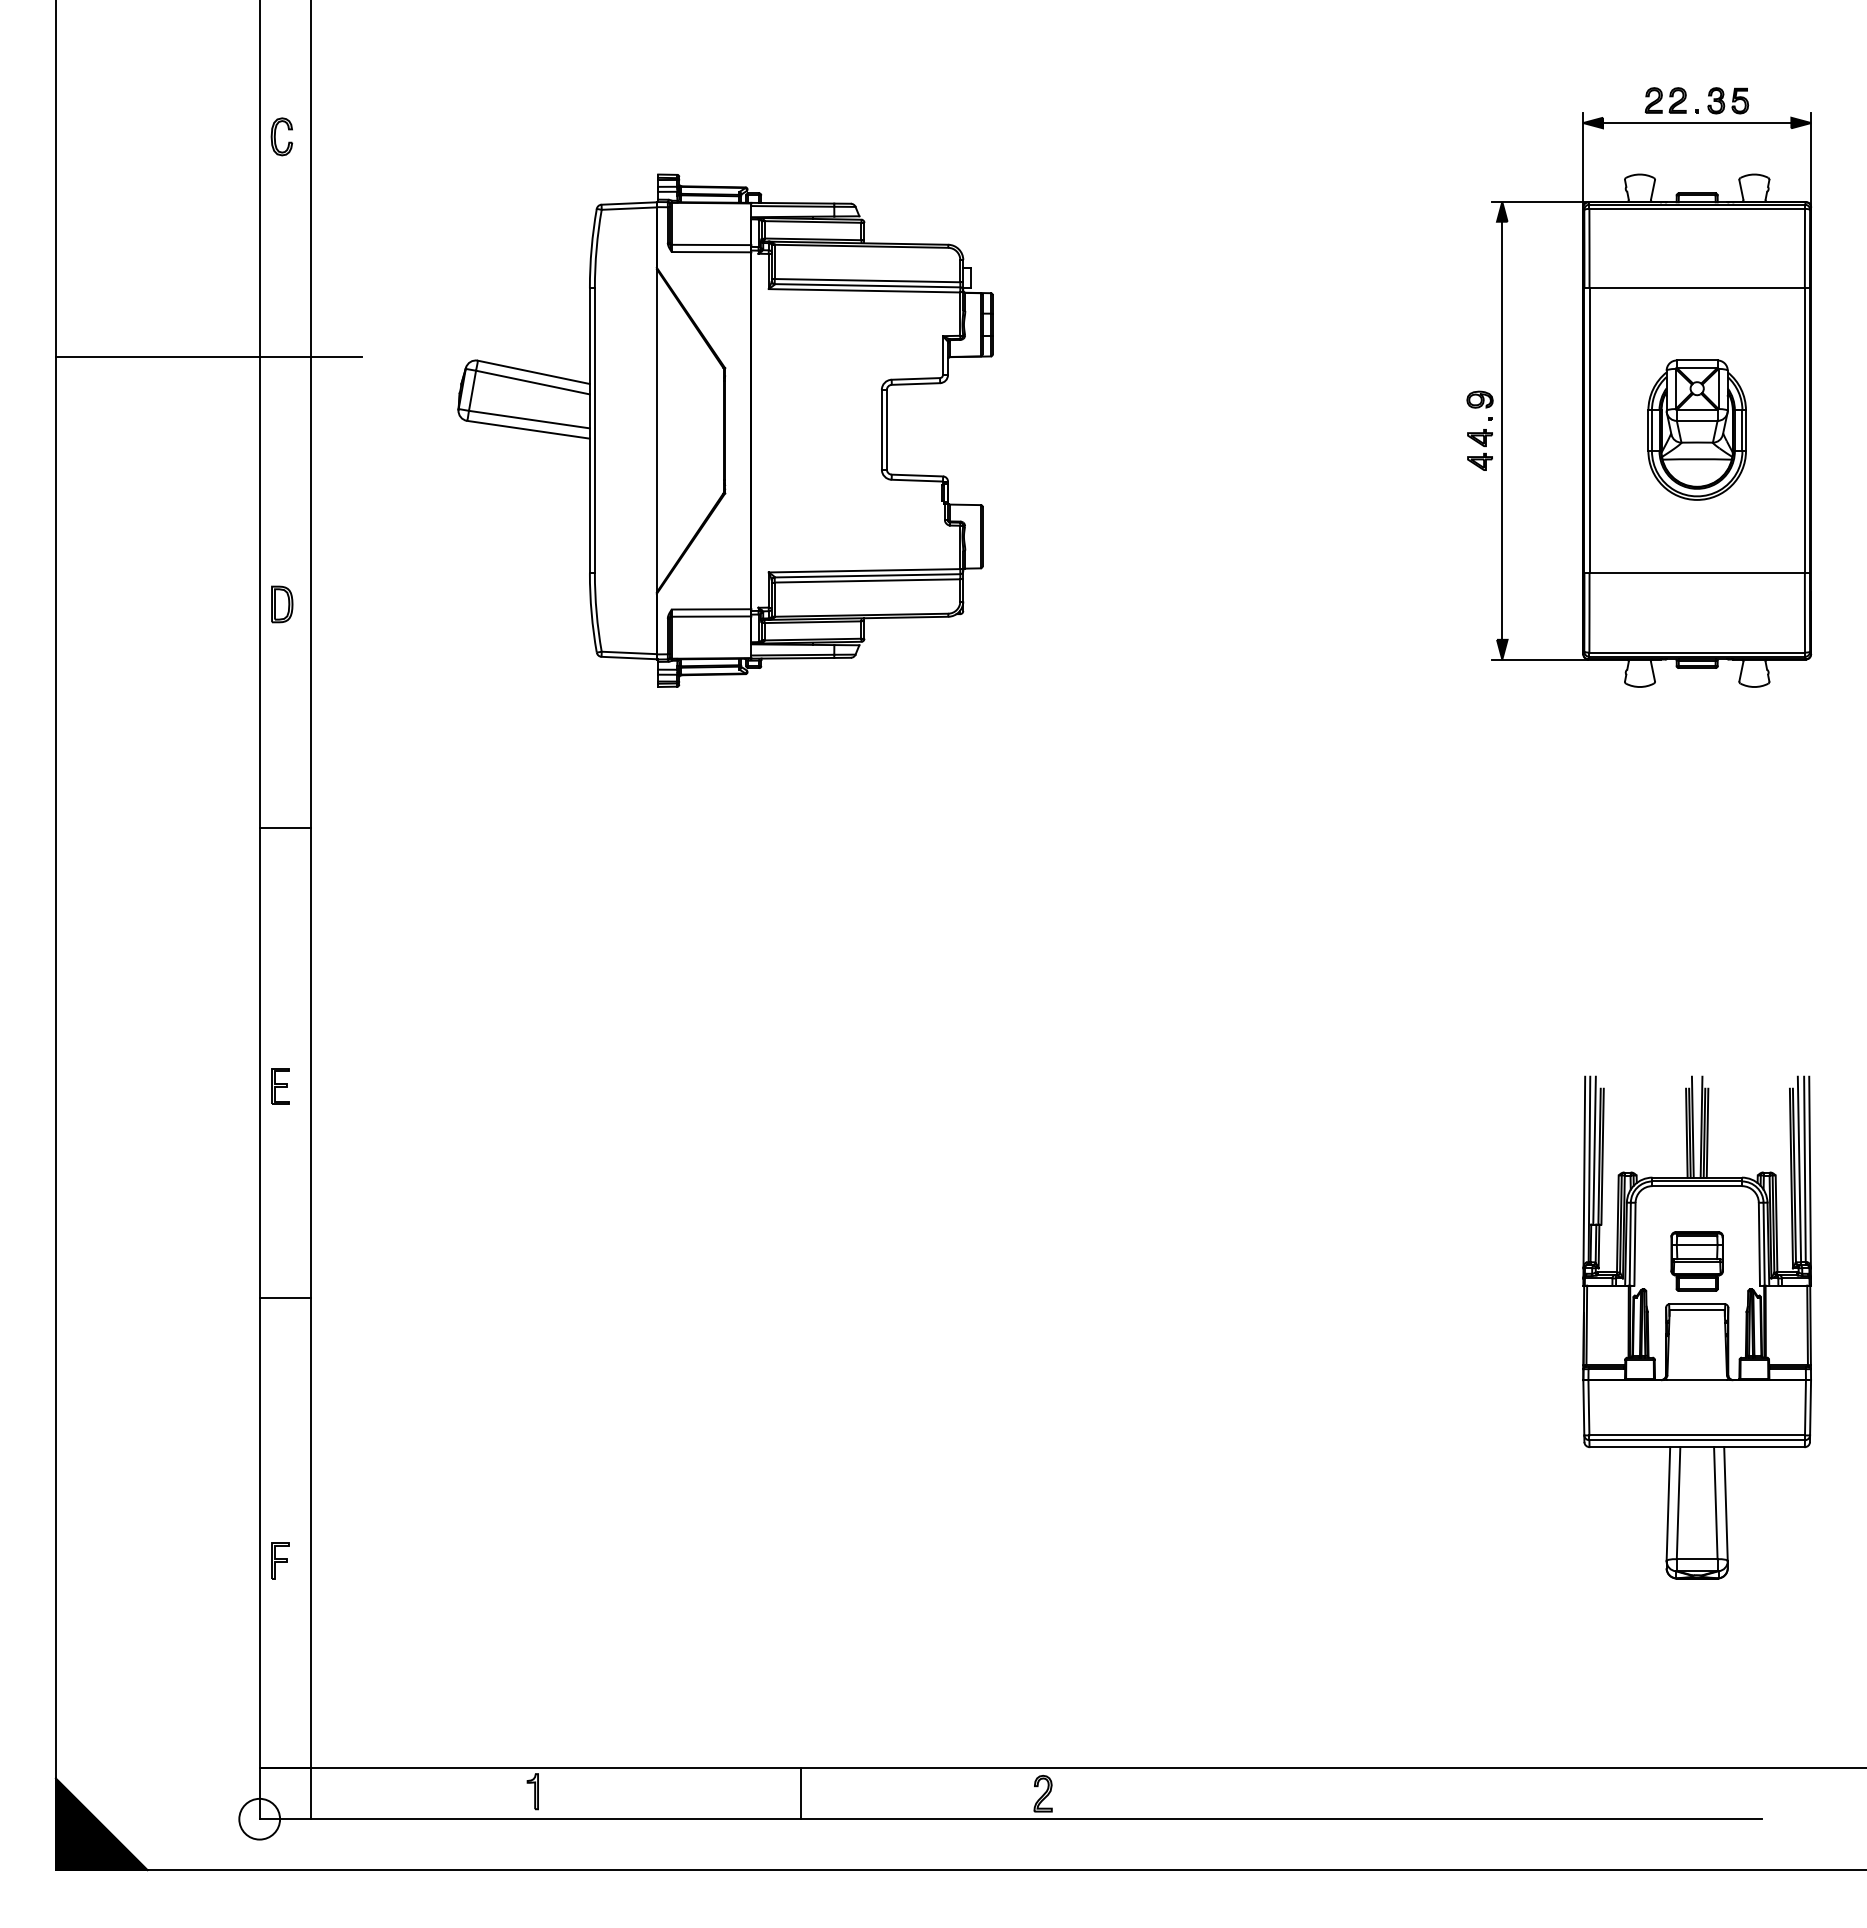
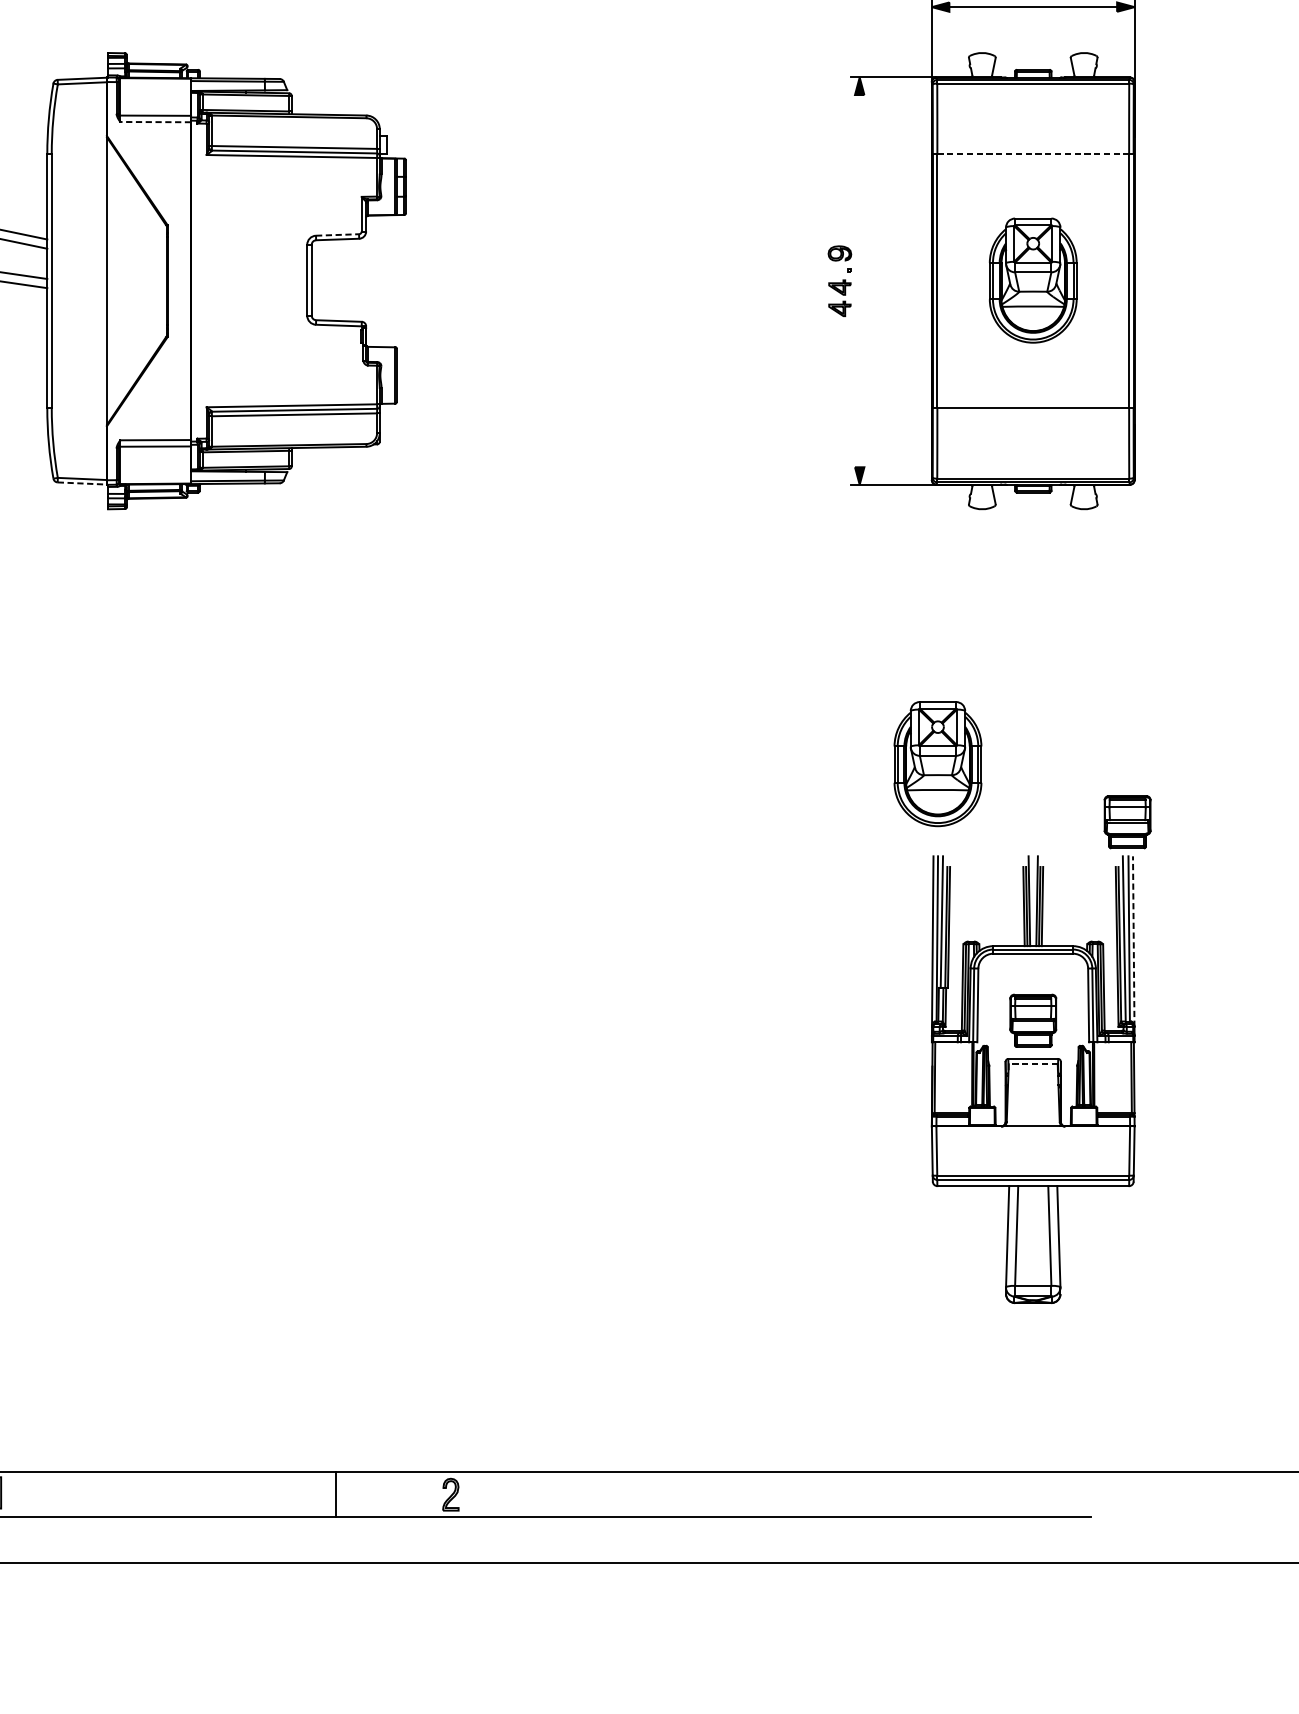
line: (711, 252) -> (155, 122), solid -> dashed
line: (1697, 288) -> (1033, 154), solid -> dashed
line: (916, 378) -> (338, 234), solid -> dashed
line: (1502, 430) -> (859, 280), removed
line: (629, 658) -> (82, 483), solid -> dashed
part: (1589, 972) -> (937, 763), added
part: (1802, 1038) -> (1127, 822), added
line: (1810, 1172) -> (1134, 941), solid -> dashed
line: (1697, 1310) -> (1033, 1064), solid -> dashed
line: (800, 1793) -> (335, 1494), moved

